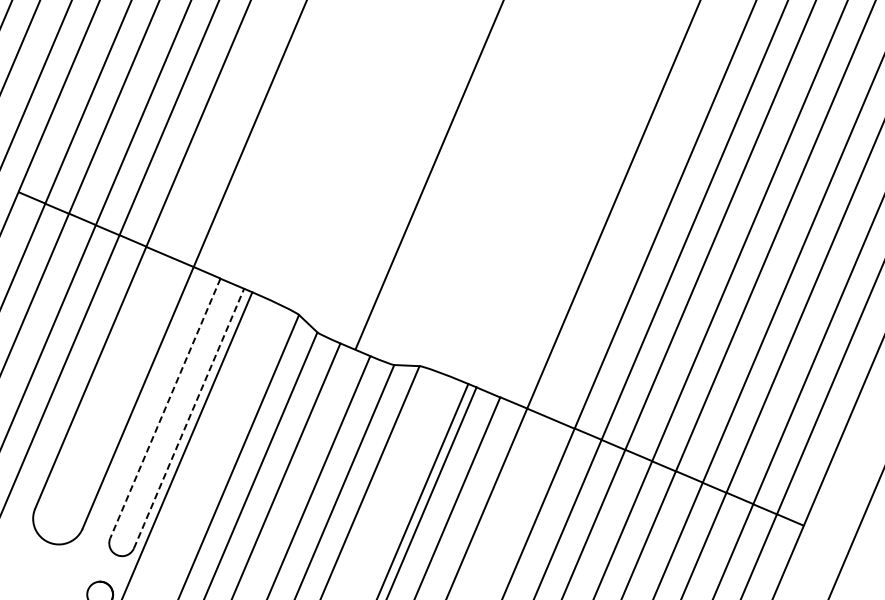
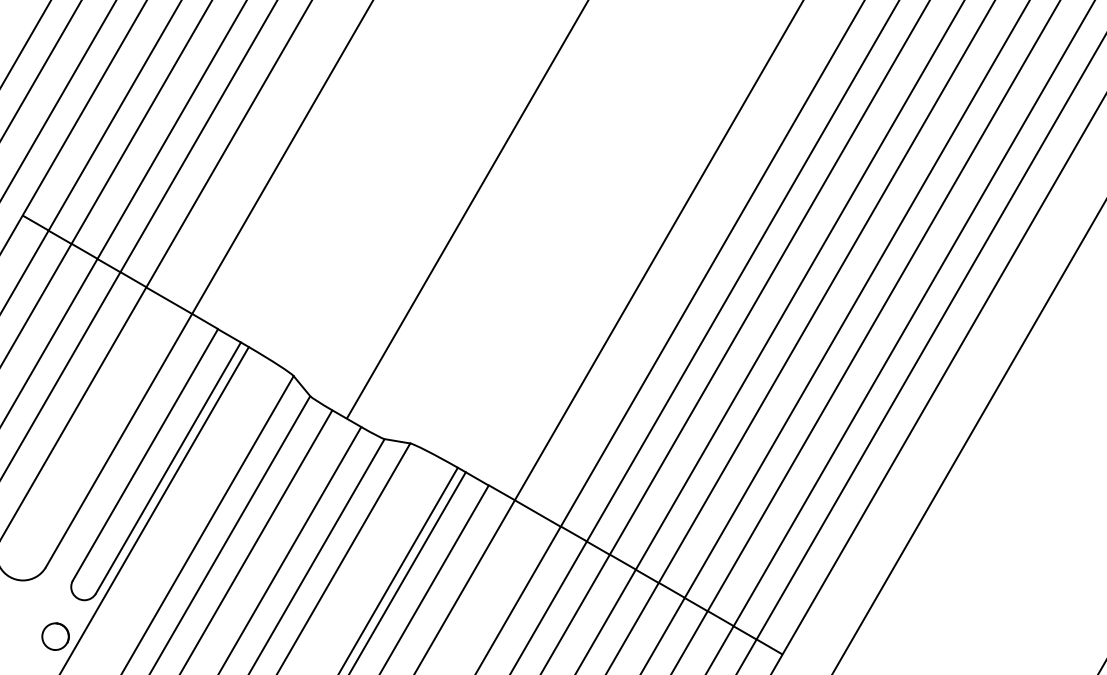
line: (165, 409) -> (145, 455), dashed -> solid
line: (189, 418) -> (168, 467), dashed -> solid

